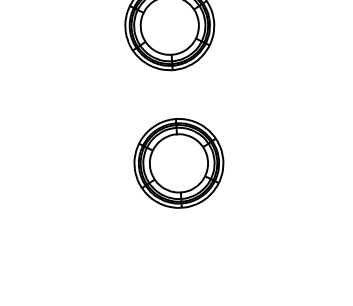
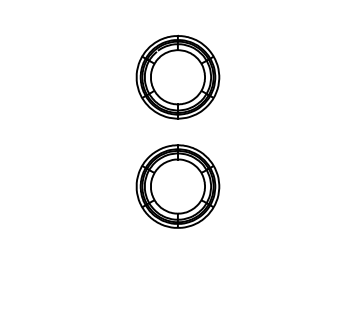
part: (178, 163) -> (177, 186), moved

